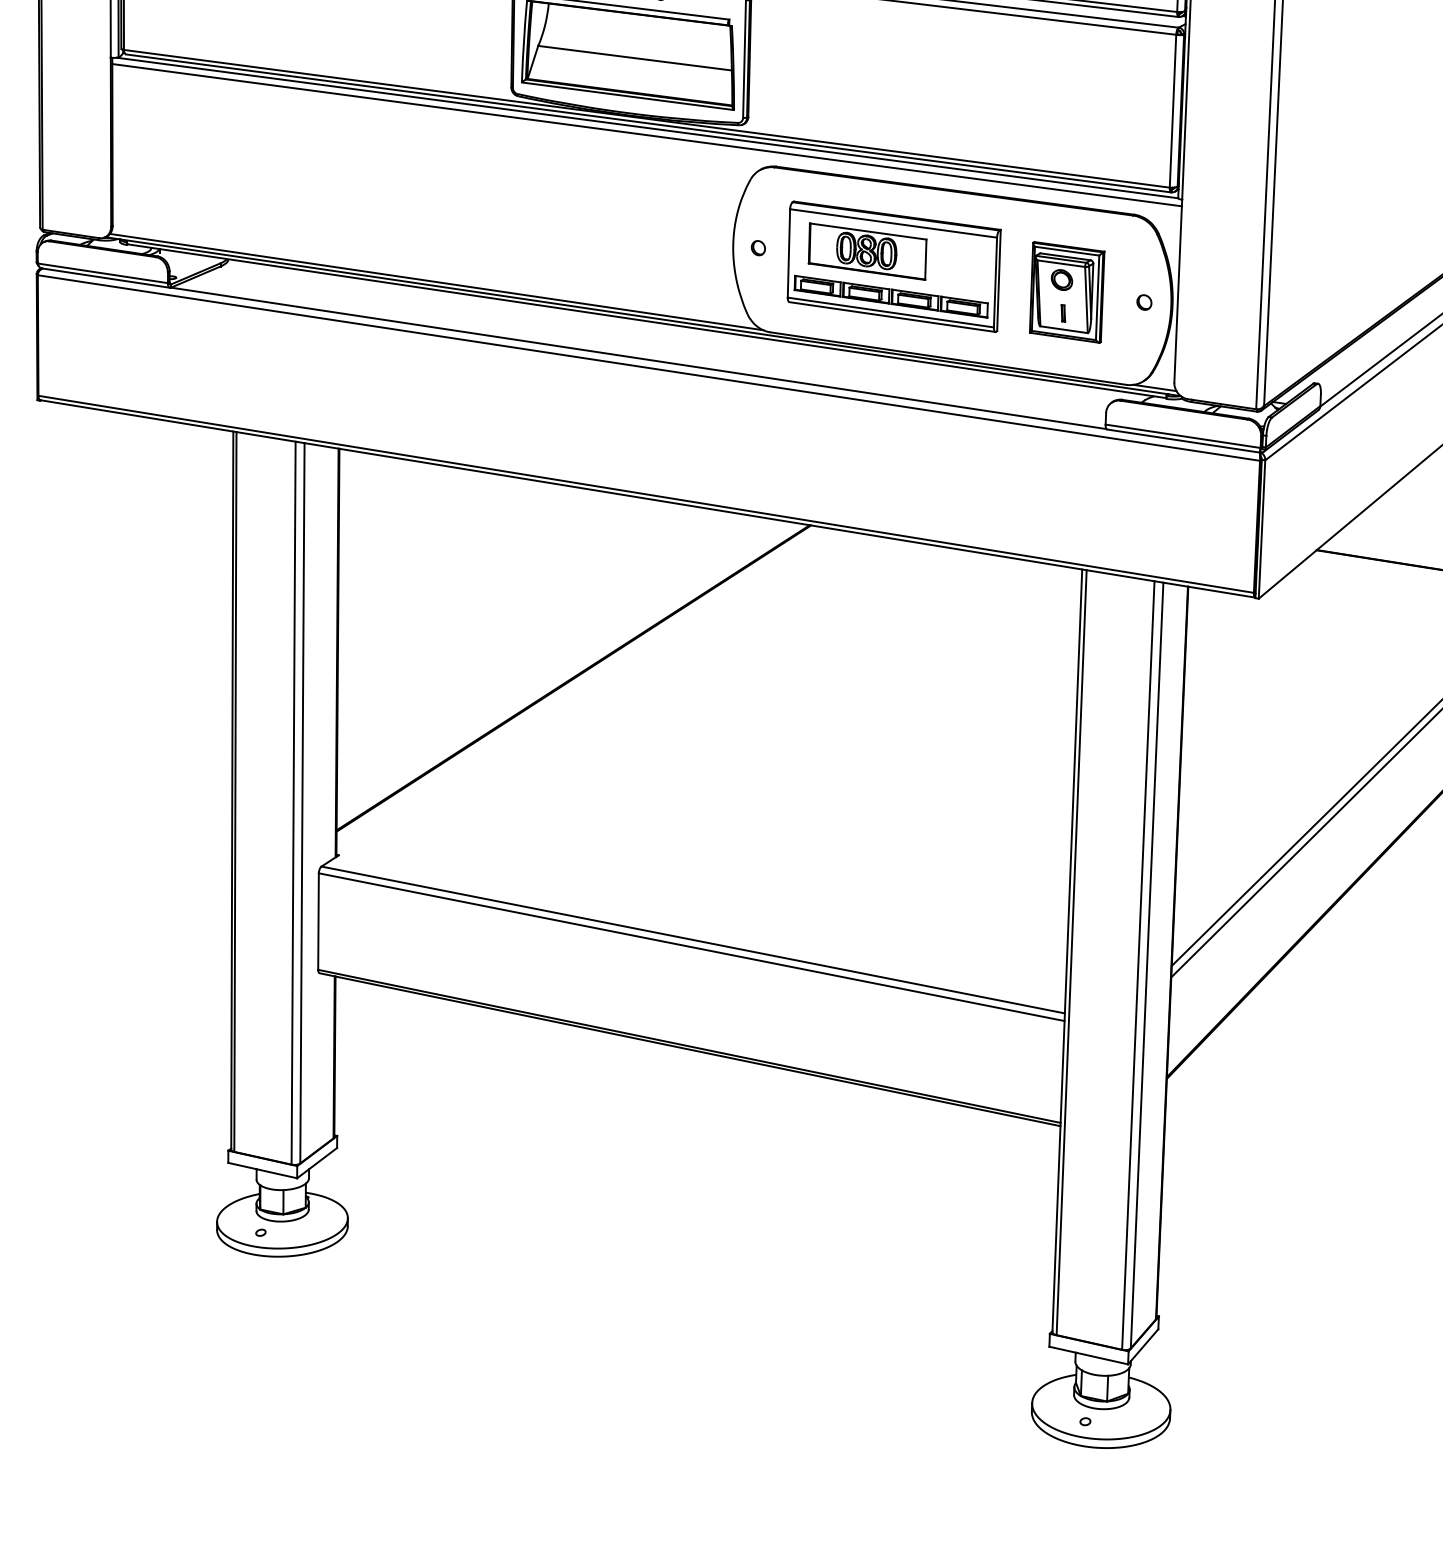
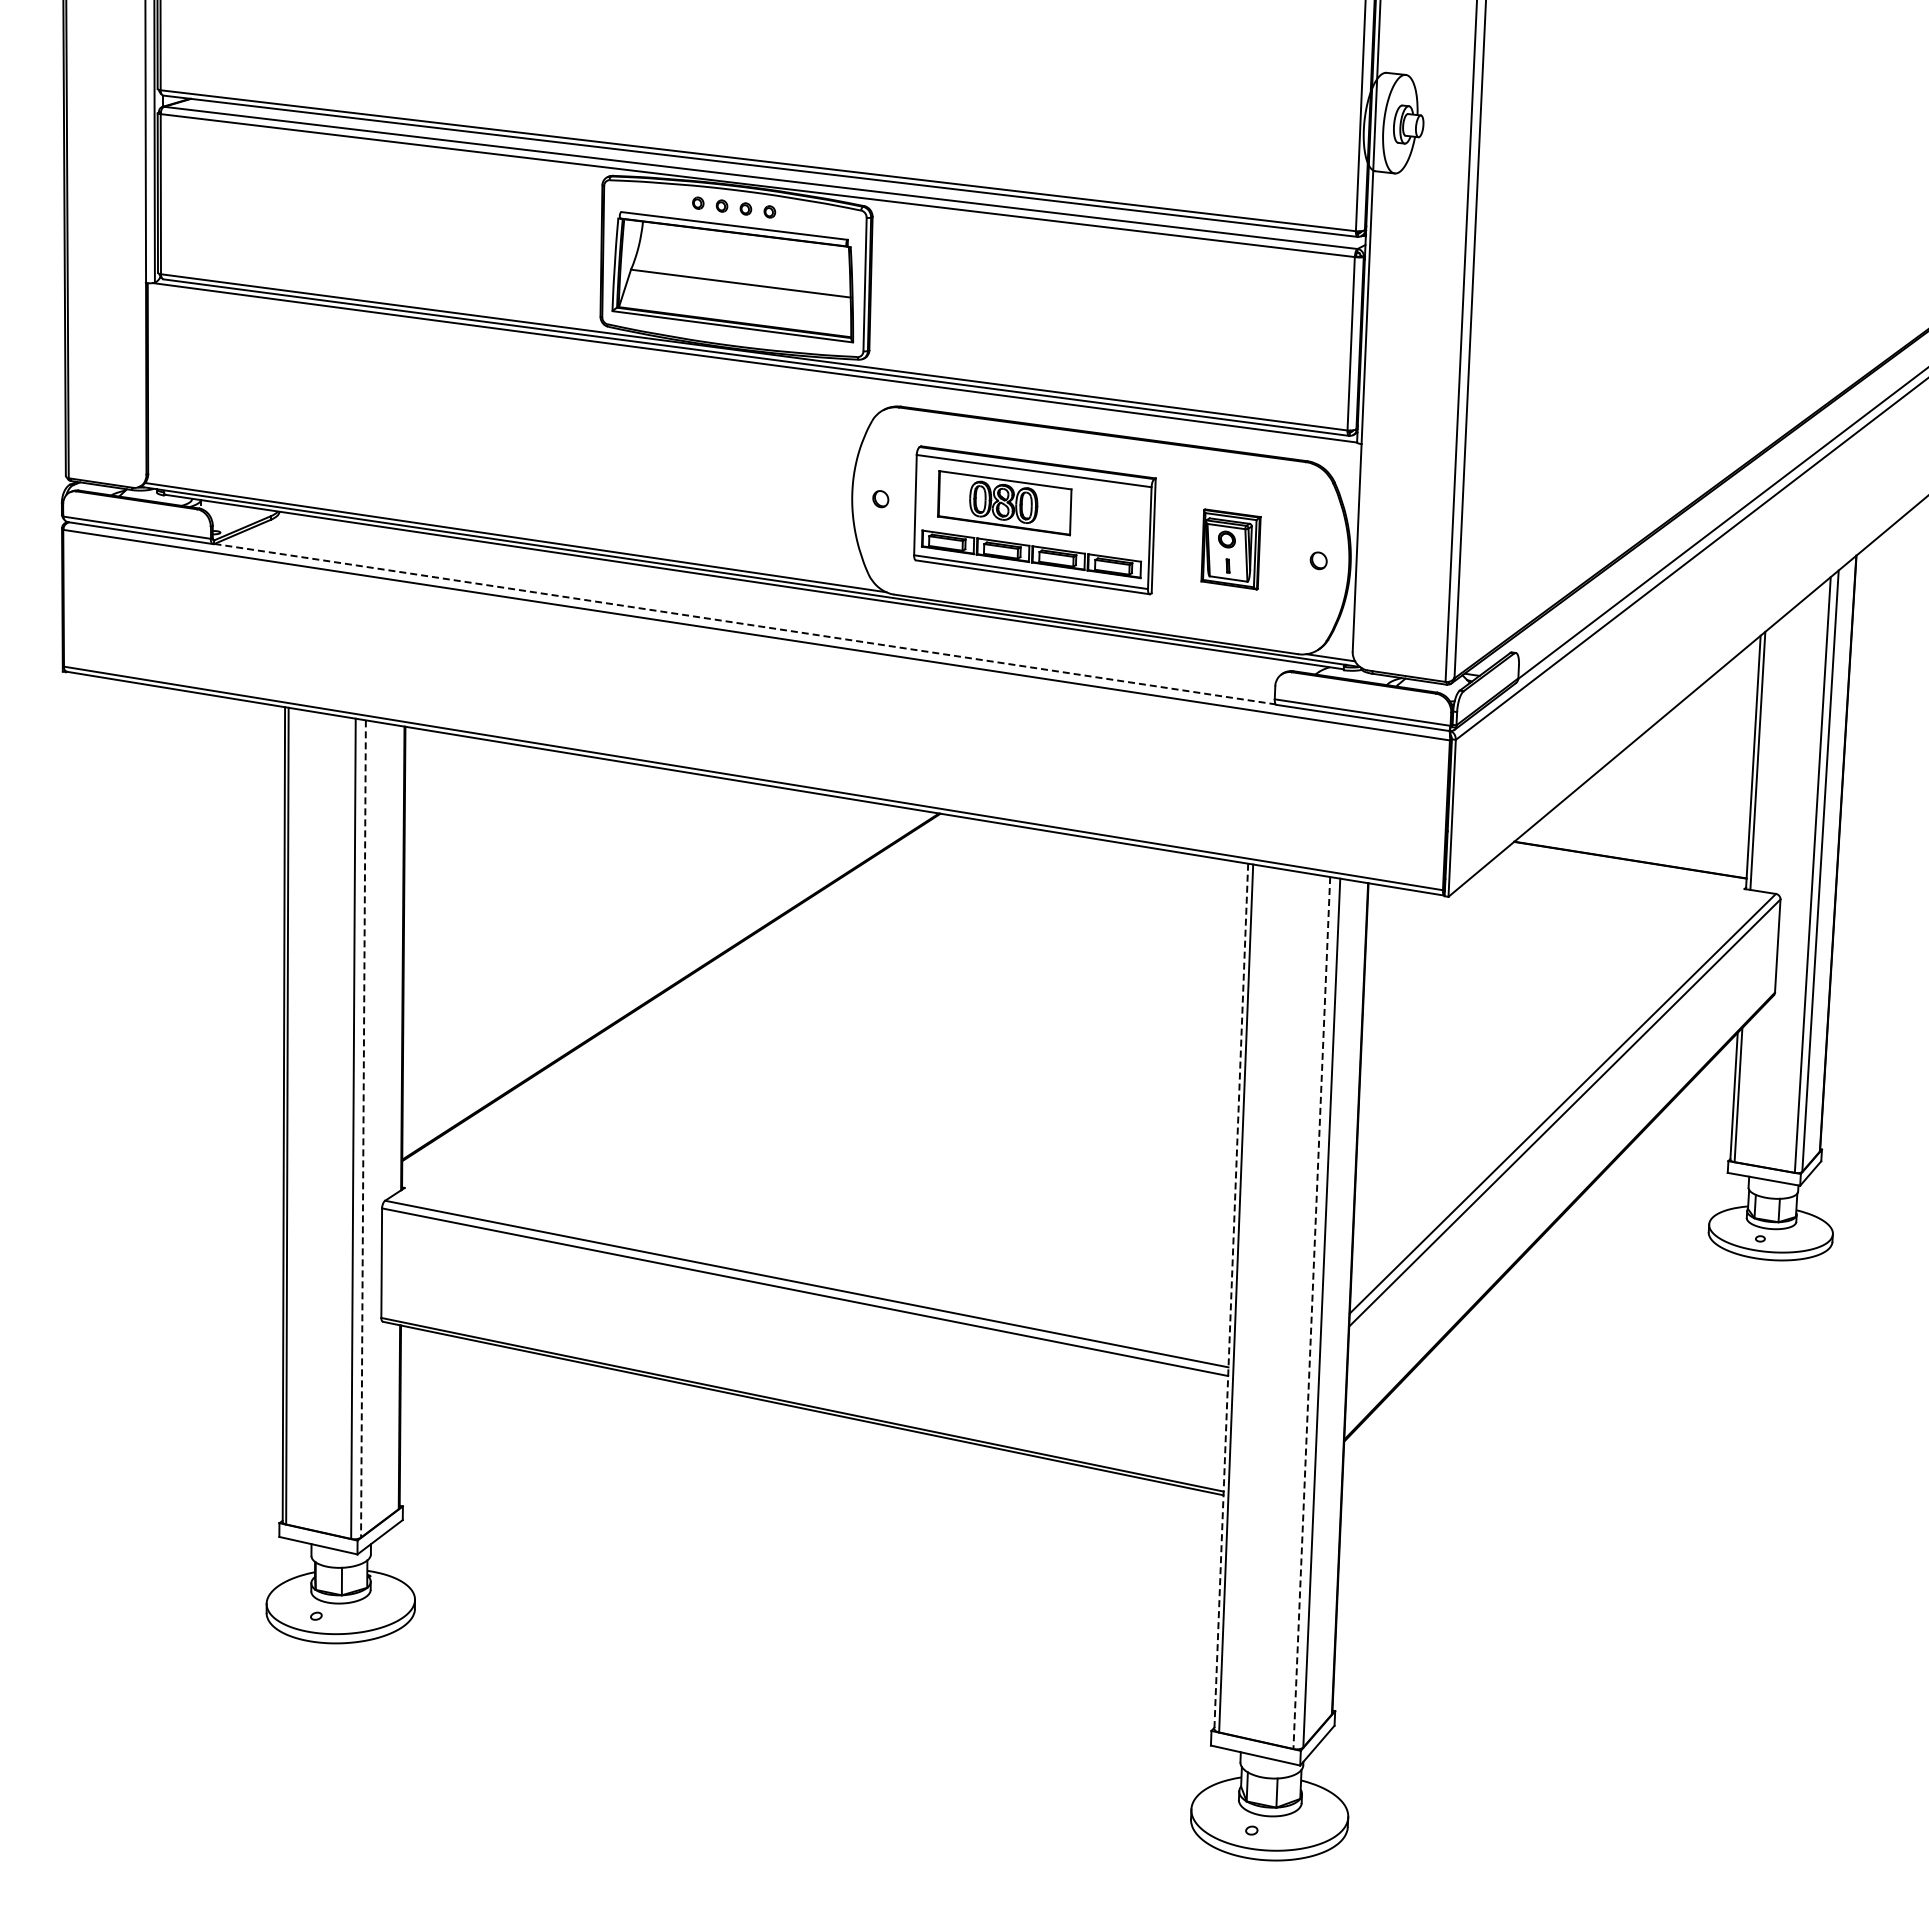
line: (647, 134) -> (754, 370), removed
part: (1066, 292) -> (1230, 549), size x0.7
line: (639, 358) -> (745, 624), solid -> dashed
line: (302, 802) -> (363, 1128), solid -> dashed
line: (1067, 950) -> (1231, 1296), solid -> dashed
line: (1138, 965) -> (1311, 1313), solid -> dashed

